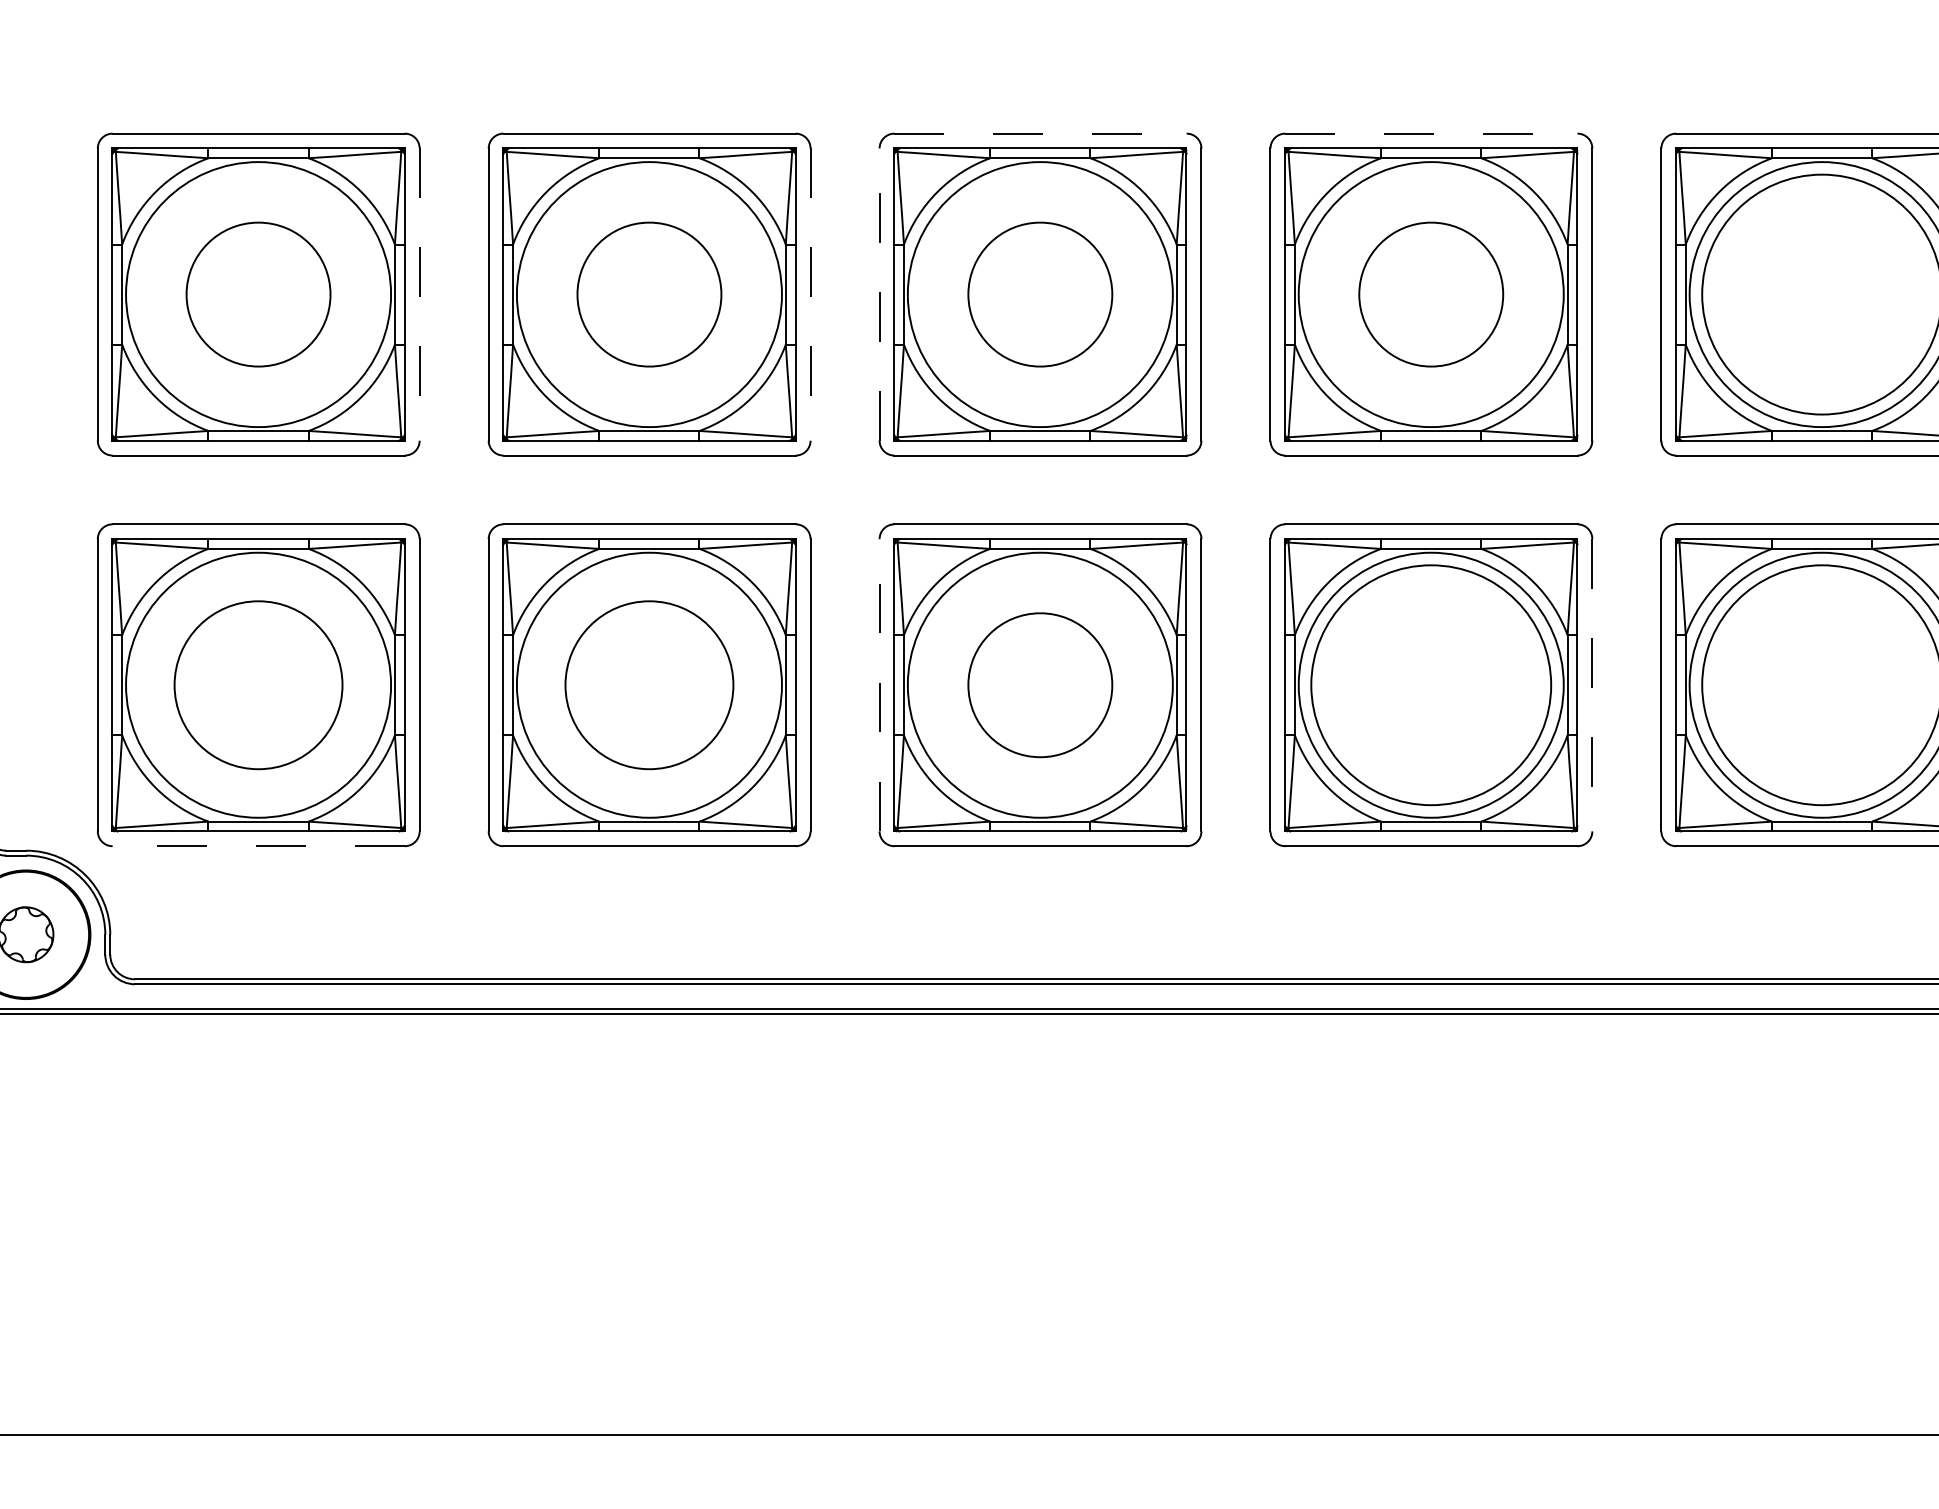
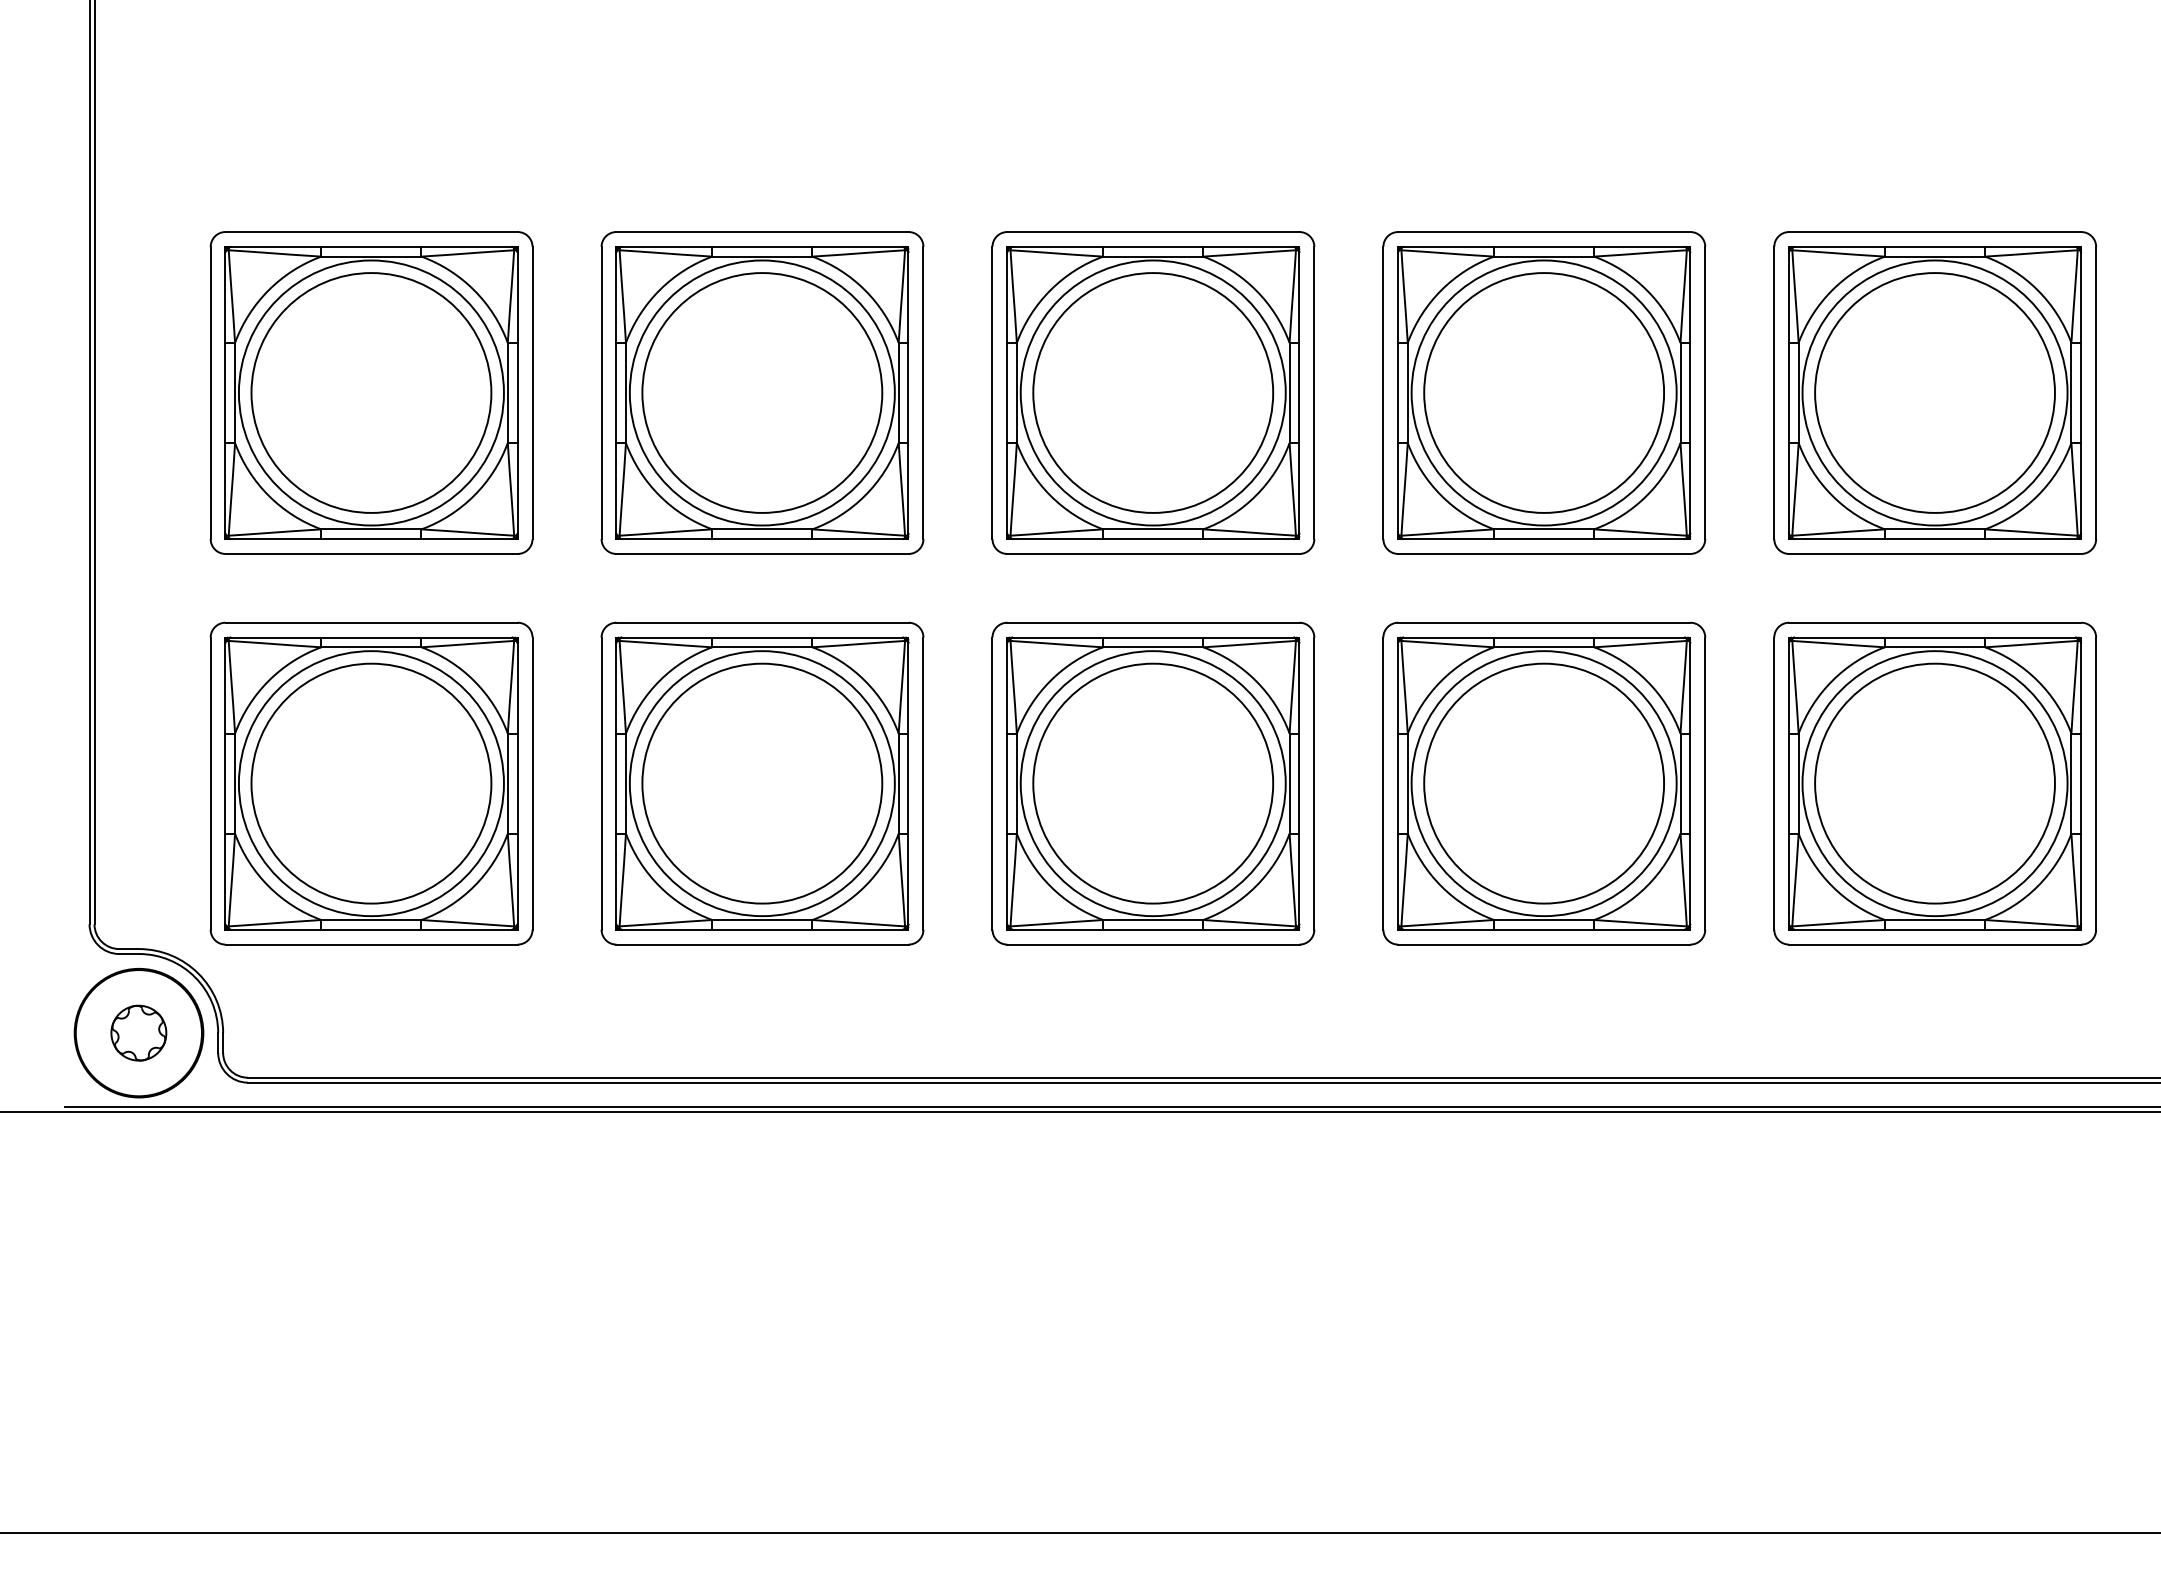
line: (1040, 134) -> (1153, 232), dashed -> solid
line: (1431, 134) -> (1544, 232), dashed -> solid
circle: (258, 294) -> (371, 392), size x1.67
circle: (649, 294) -> (762, 392), size x1.67
line: (879, 294) -> (992, 392), dashed -> solid
circle: (1040, 294) -> (1153, 392), size x1.67
circle: (1431, 294) -> (1544, 392), size x1.67
line: (419, 295) -> (532, 393), dashed -> solid
line: (810, 295) -> (923, 393), dashed -> solid
circle: (258, 685) -> (371, 783), size x1.43
circle: (649, 685) -> (762, 783), size x1.43
line: (879, 685) -> (992, 783), dashed -> solid
circle: (1040, 685) -> (1153, 783), size x1.67
line: (1592, 686) -> (1705, 784), dashed -> solid
line: (258, 846) -> (371, 944), dashed -> solid

